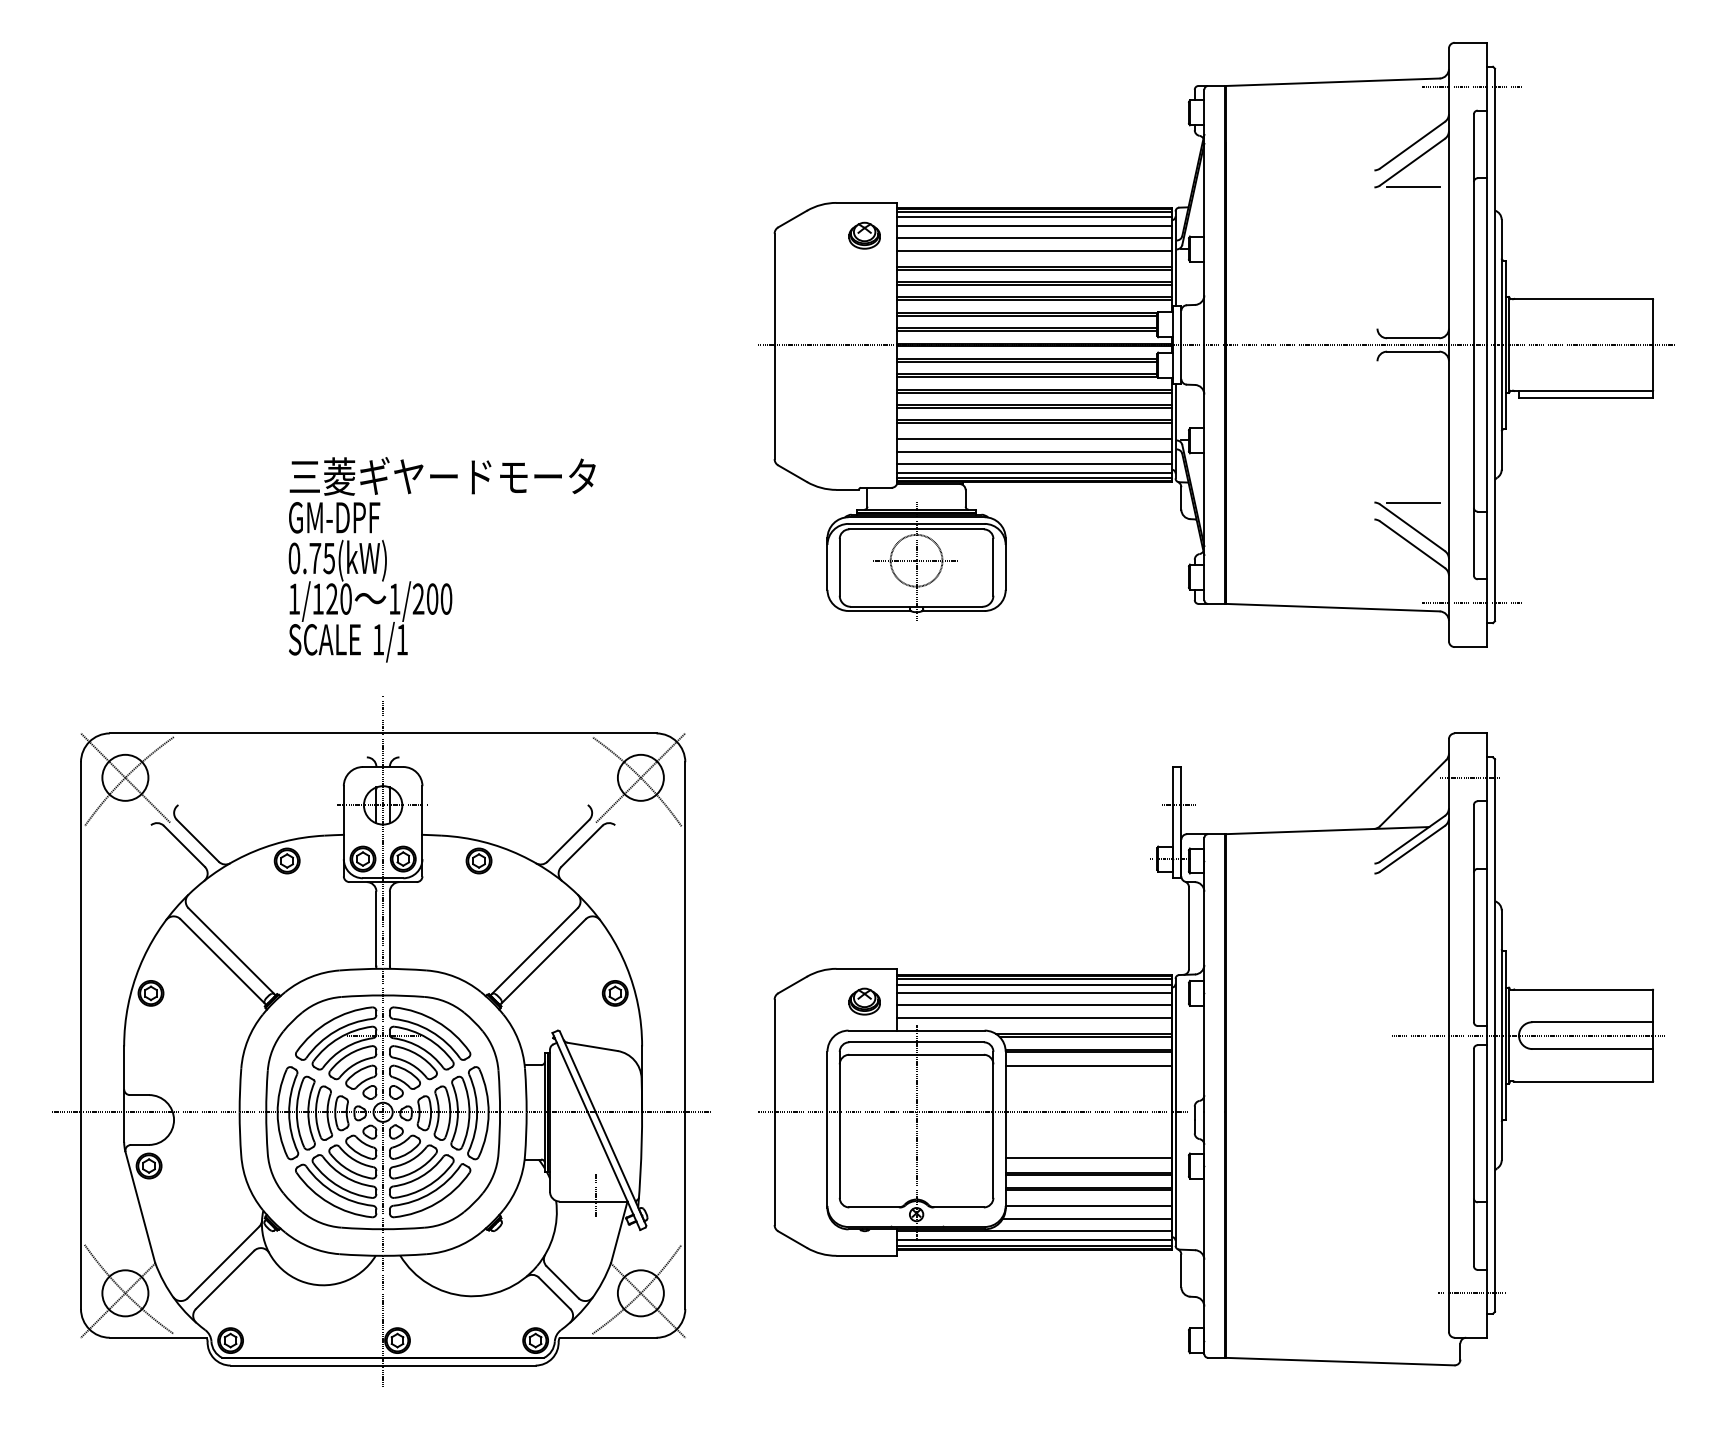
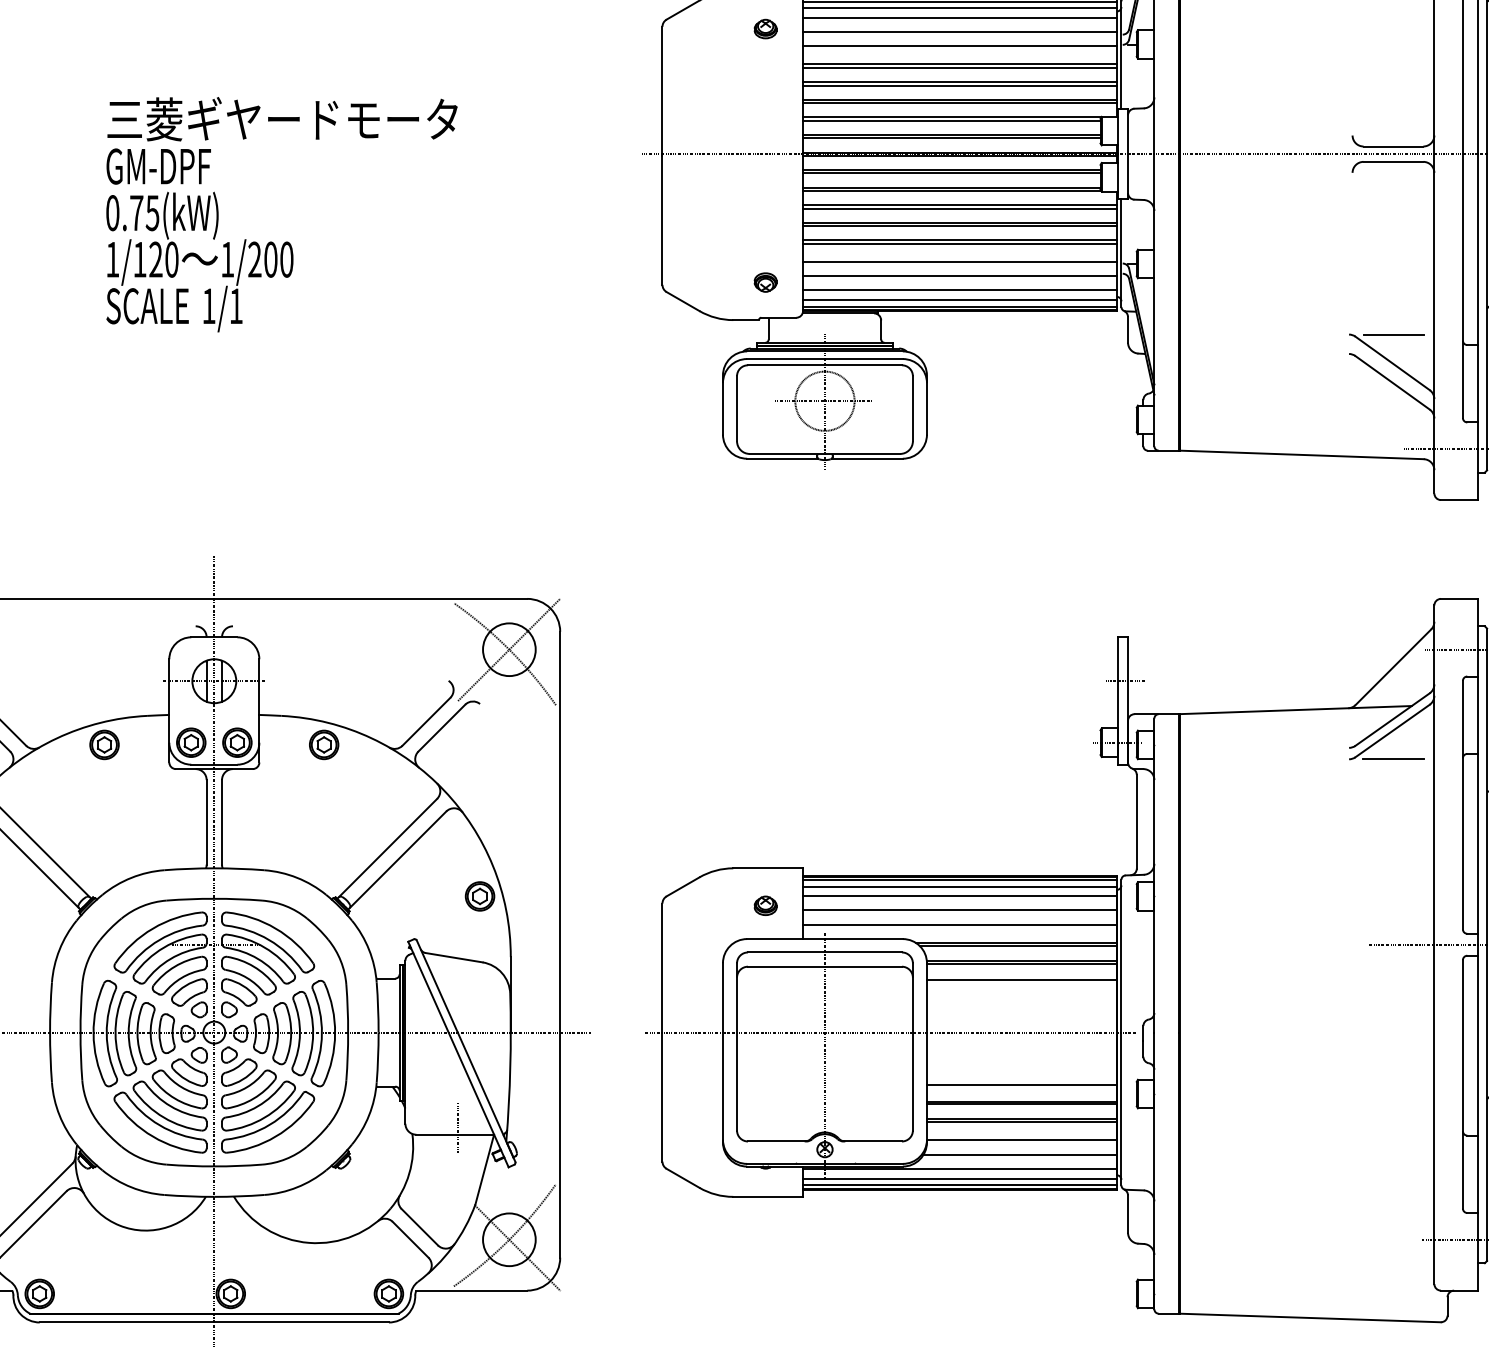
part: (864, 235) -> (765, 28), size x0.62
part: (864, 457) -> (765, 283), added
text: (441, 559) -> (281, 214), moved
line: (1412, 873) -> (1392, 759), added
part: (864, 1001) -> (765, 905), size x0.62

